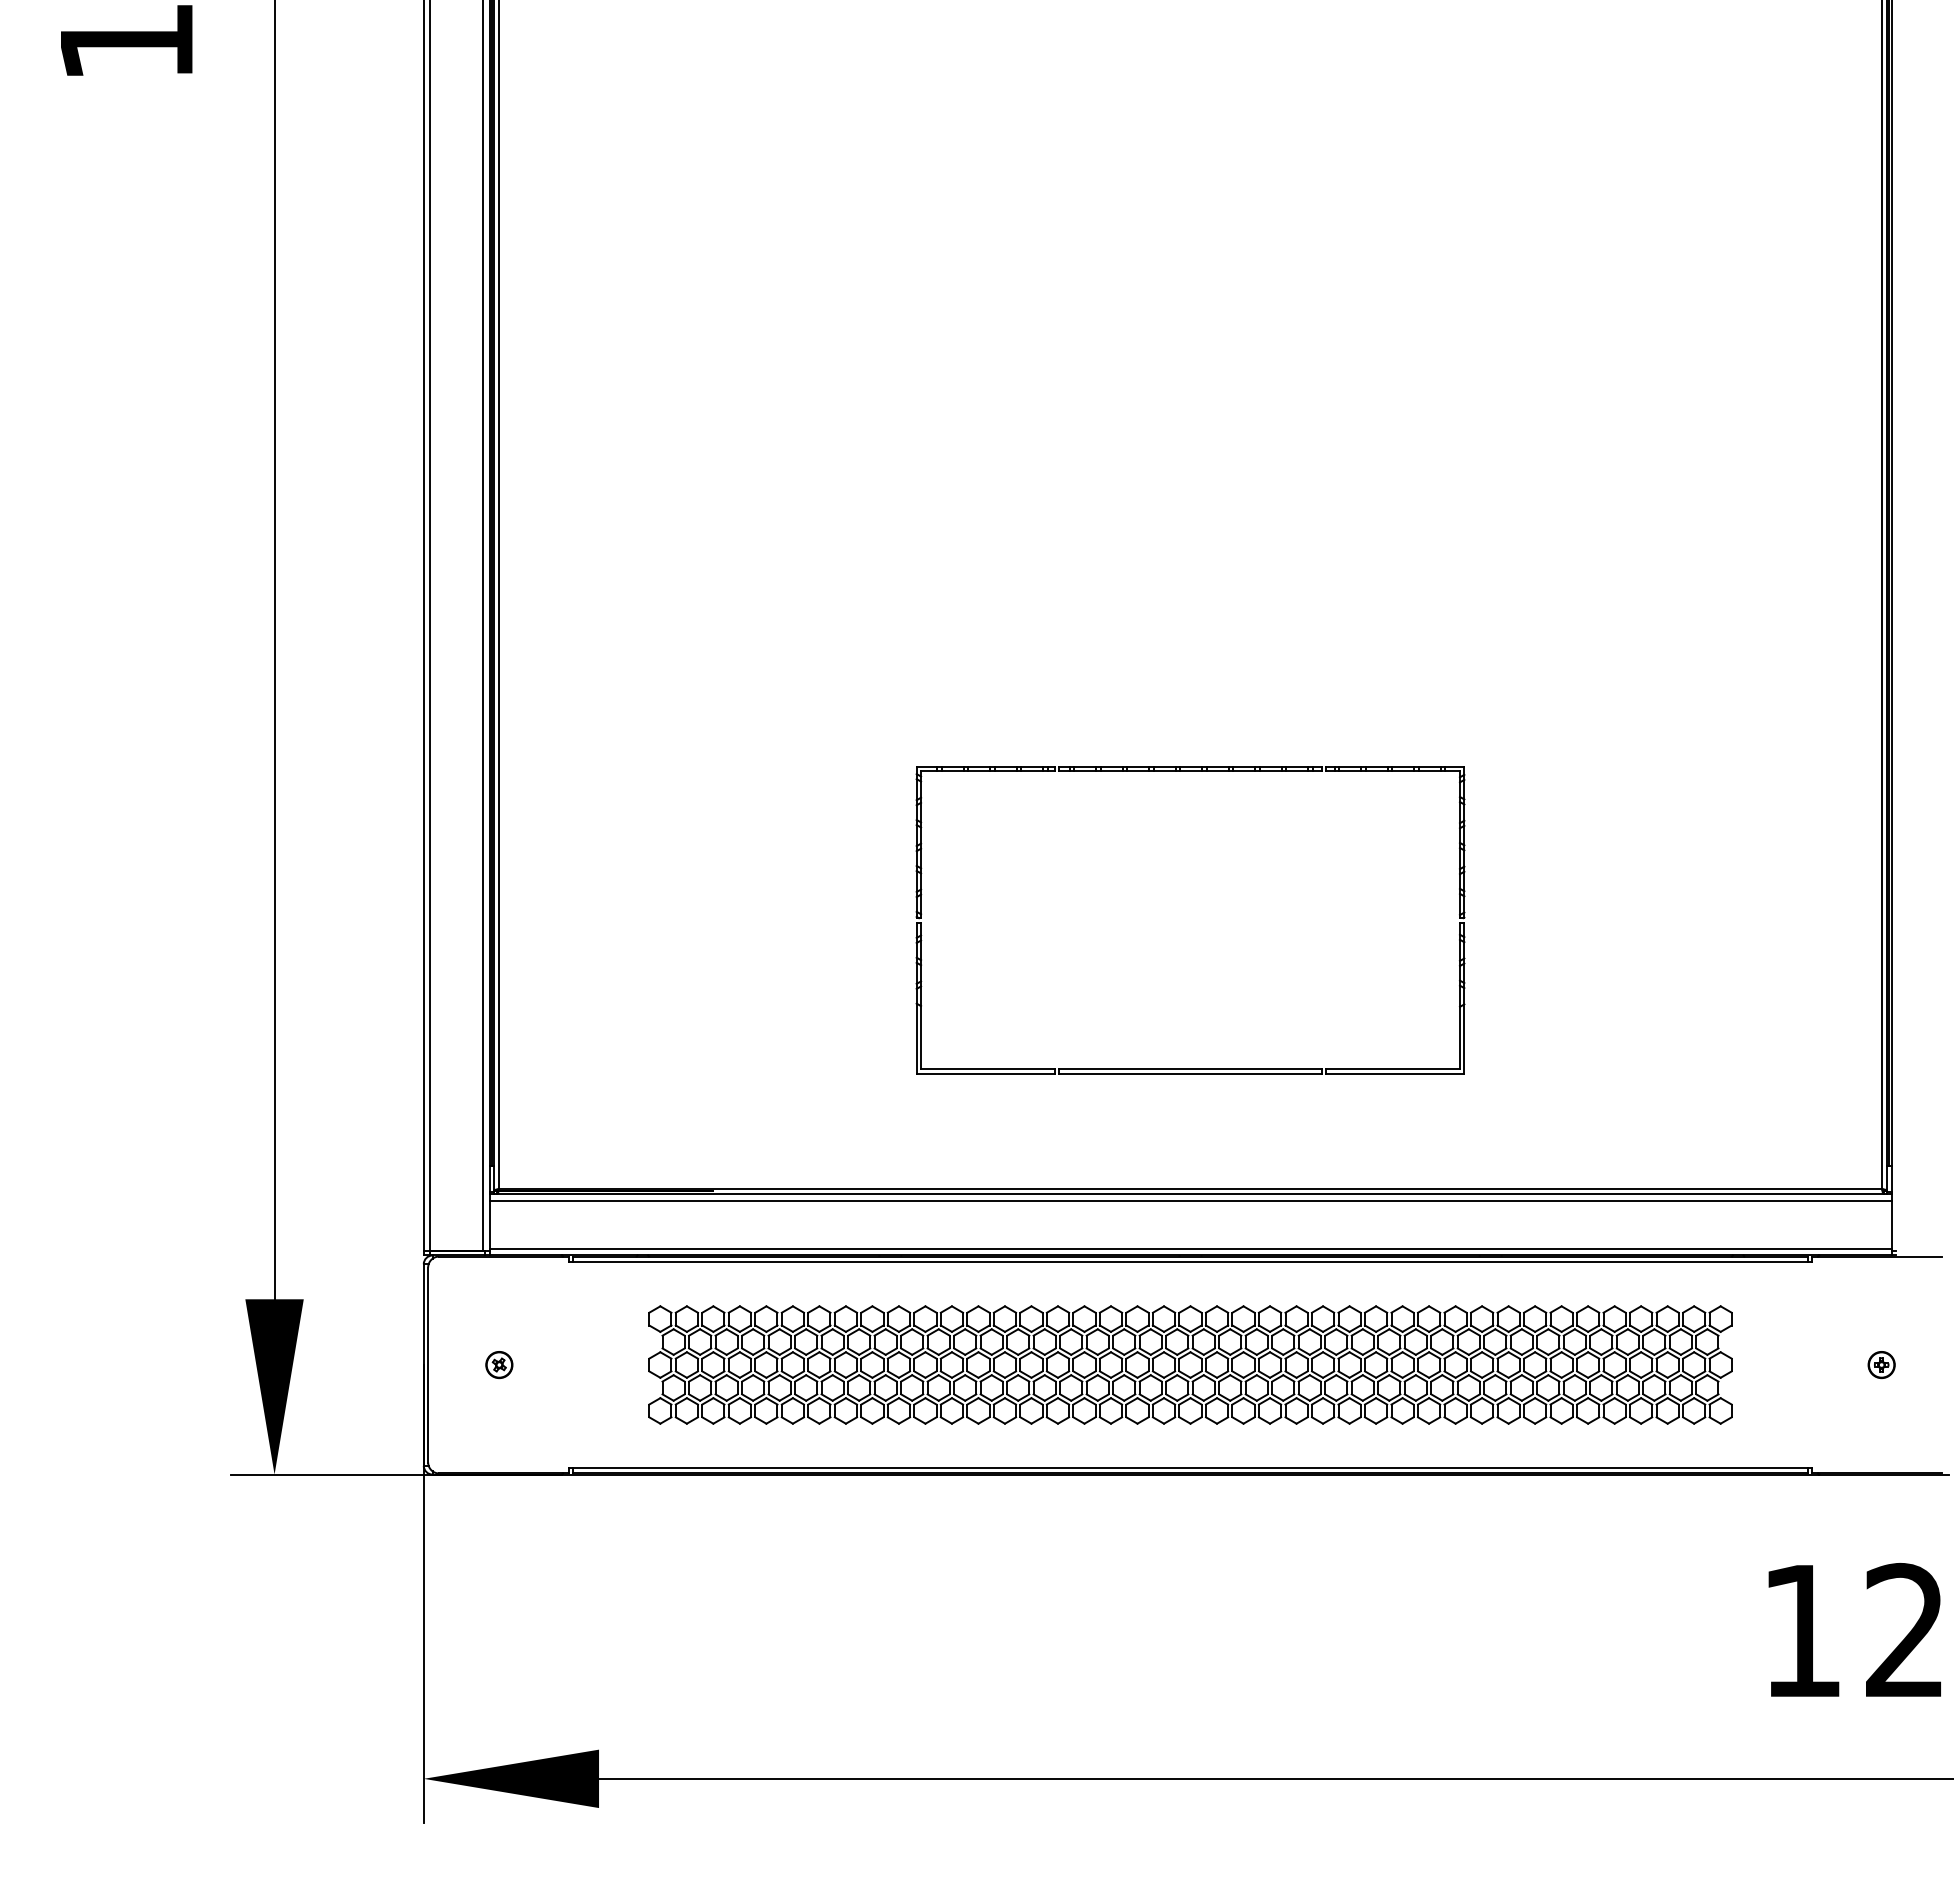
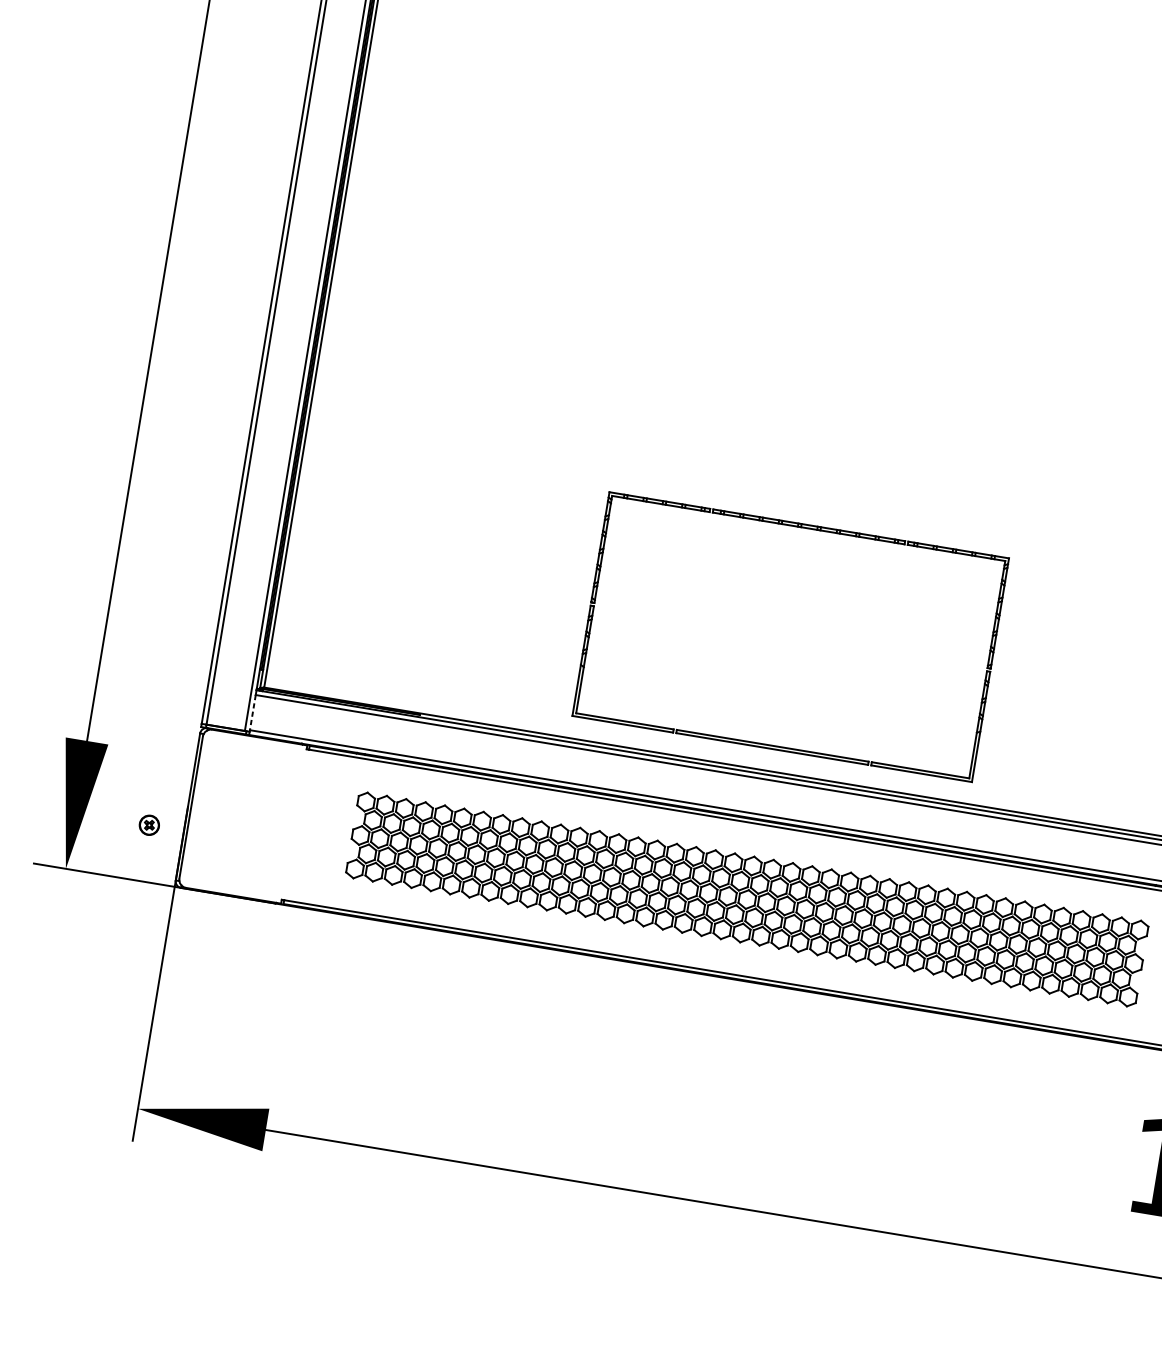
part: (1190, 1068) -> (772, 745), moved
line: (489, 1225) -> (252, 713), solid -> dashed
part: (499, 1365) -> (149, 825), moved

